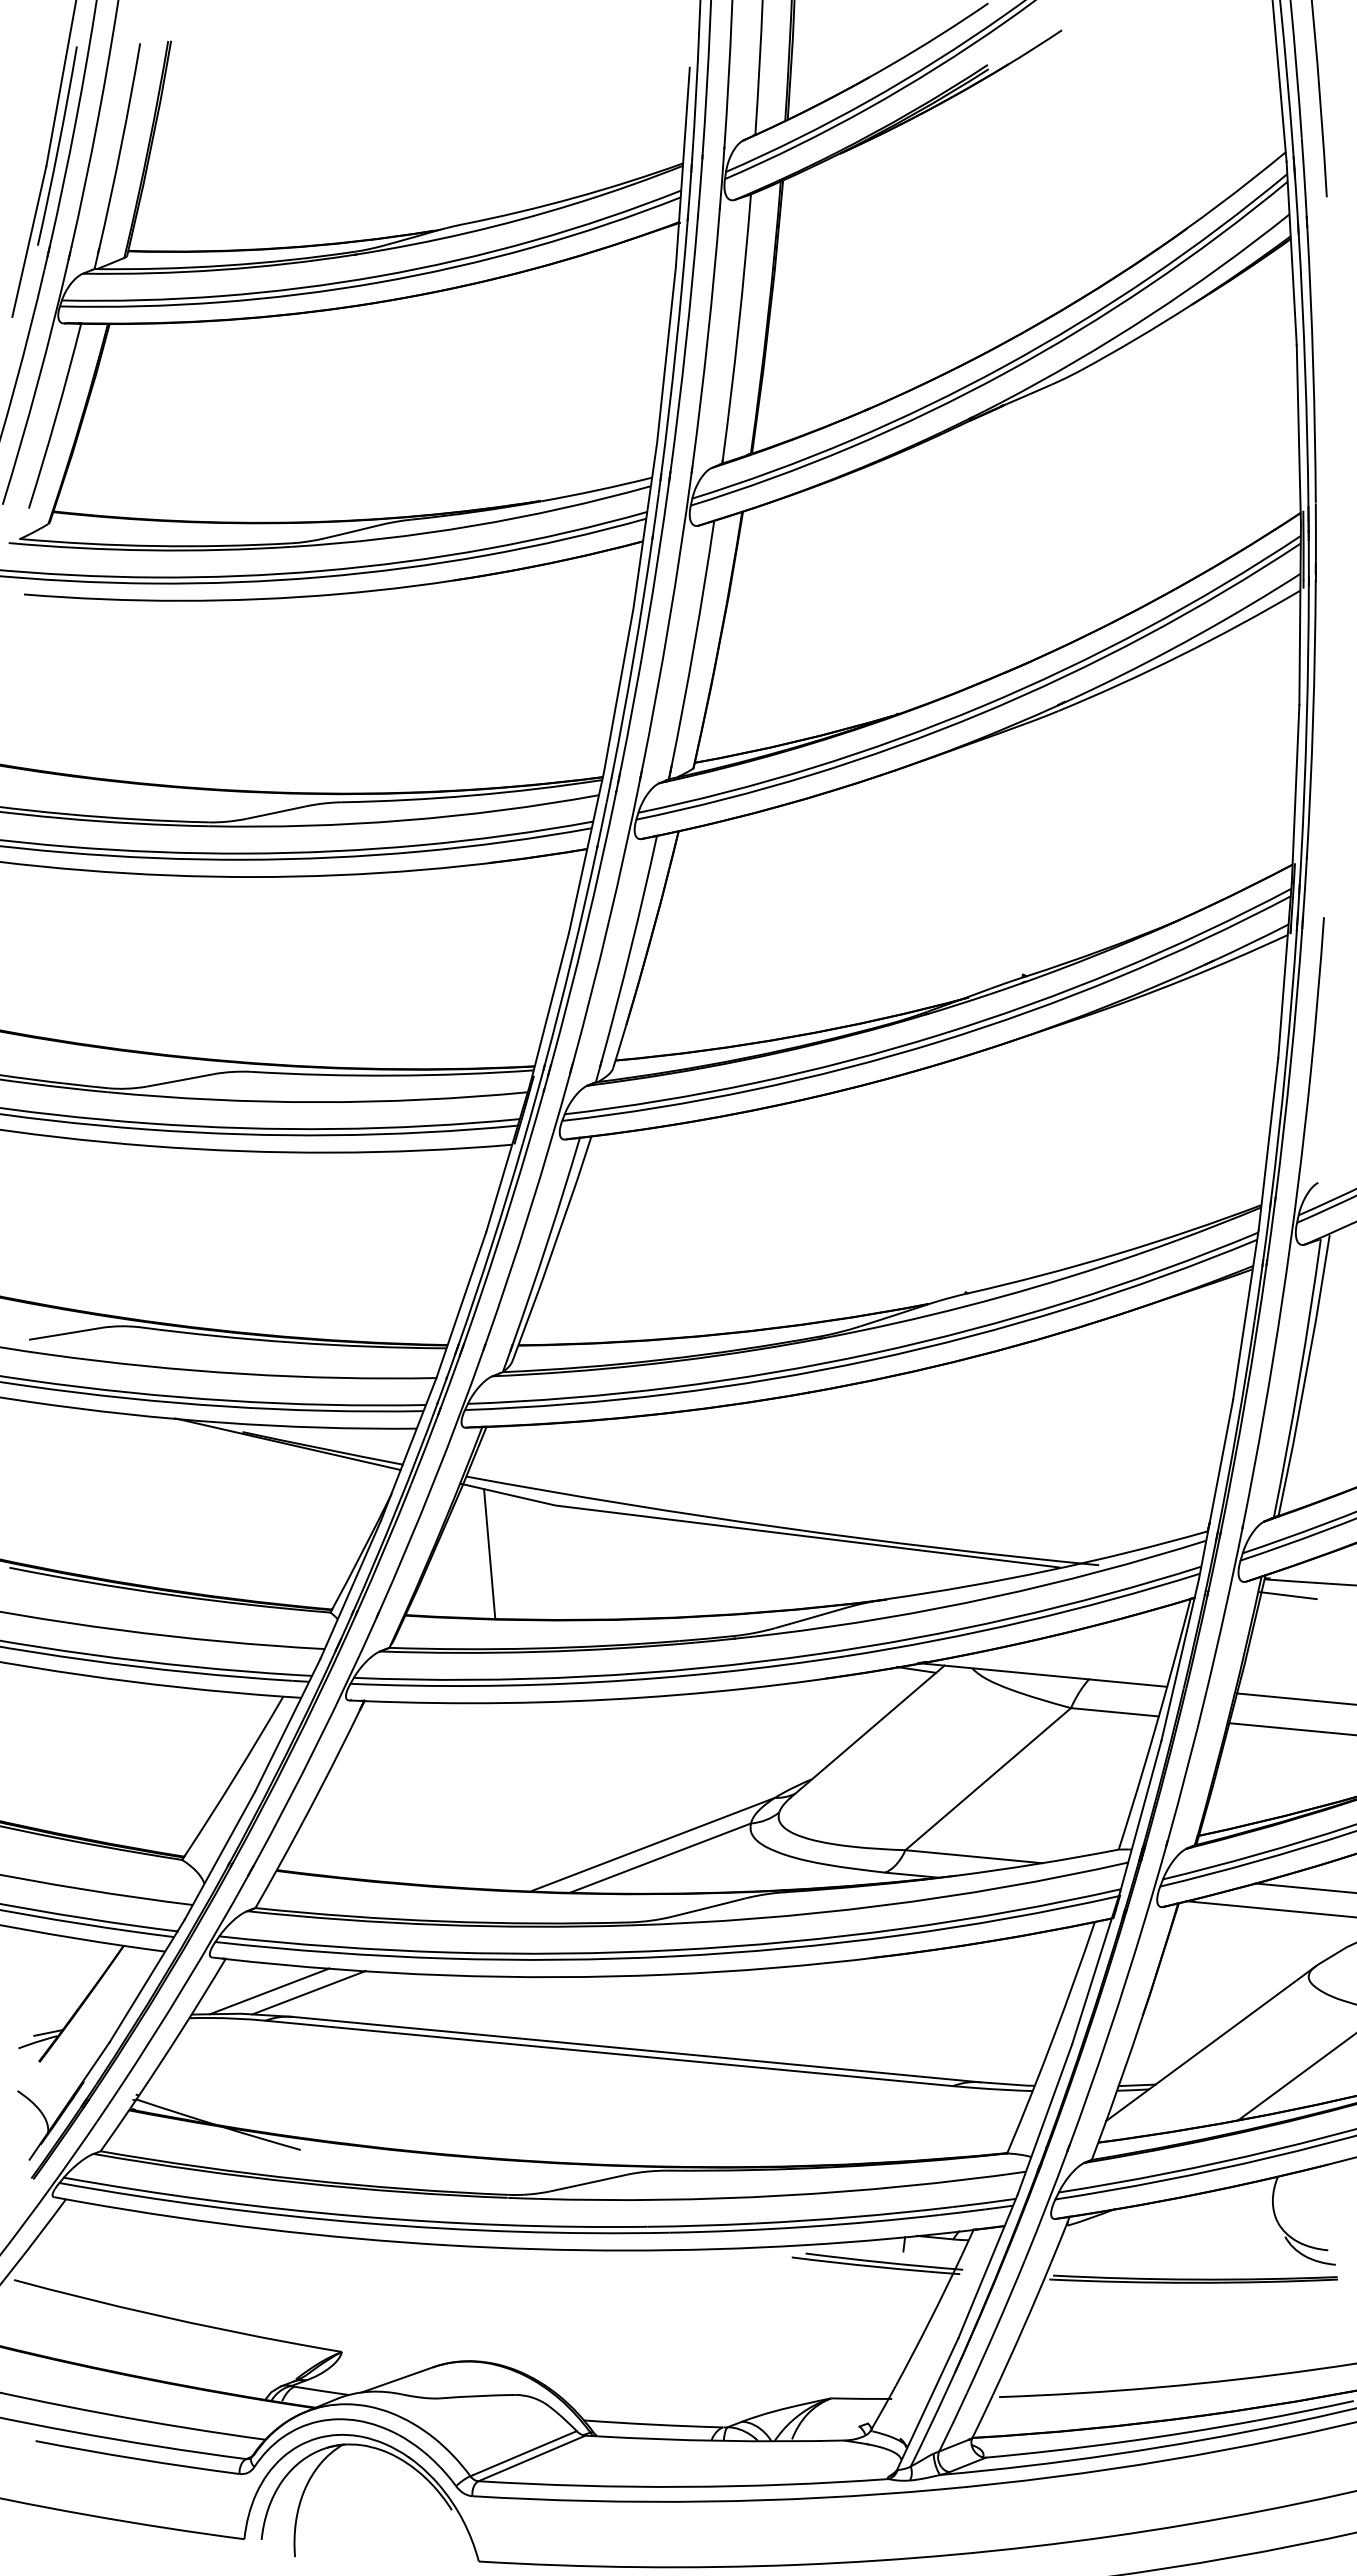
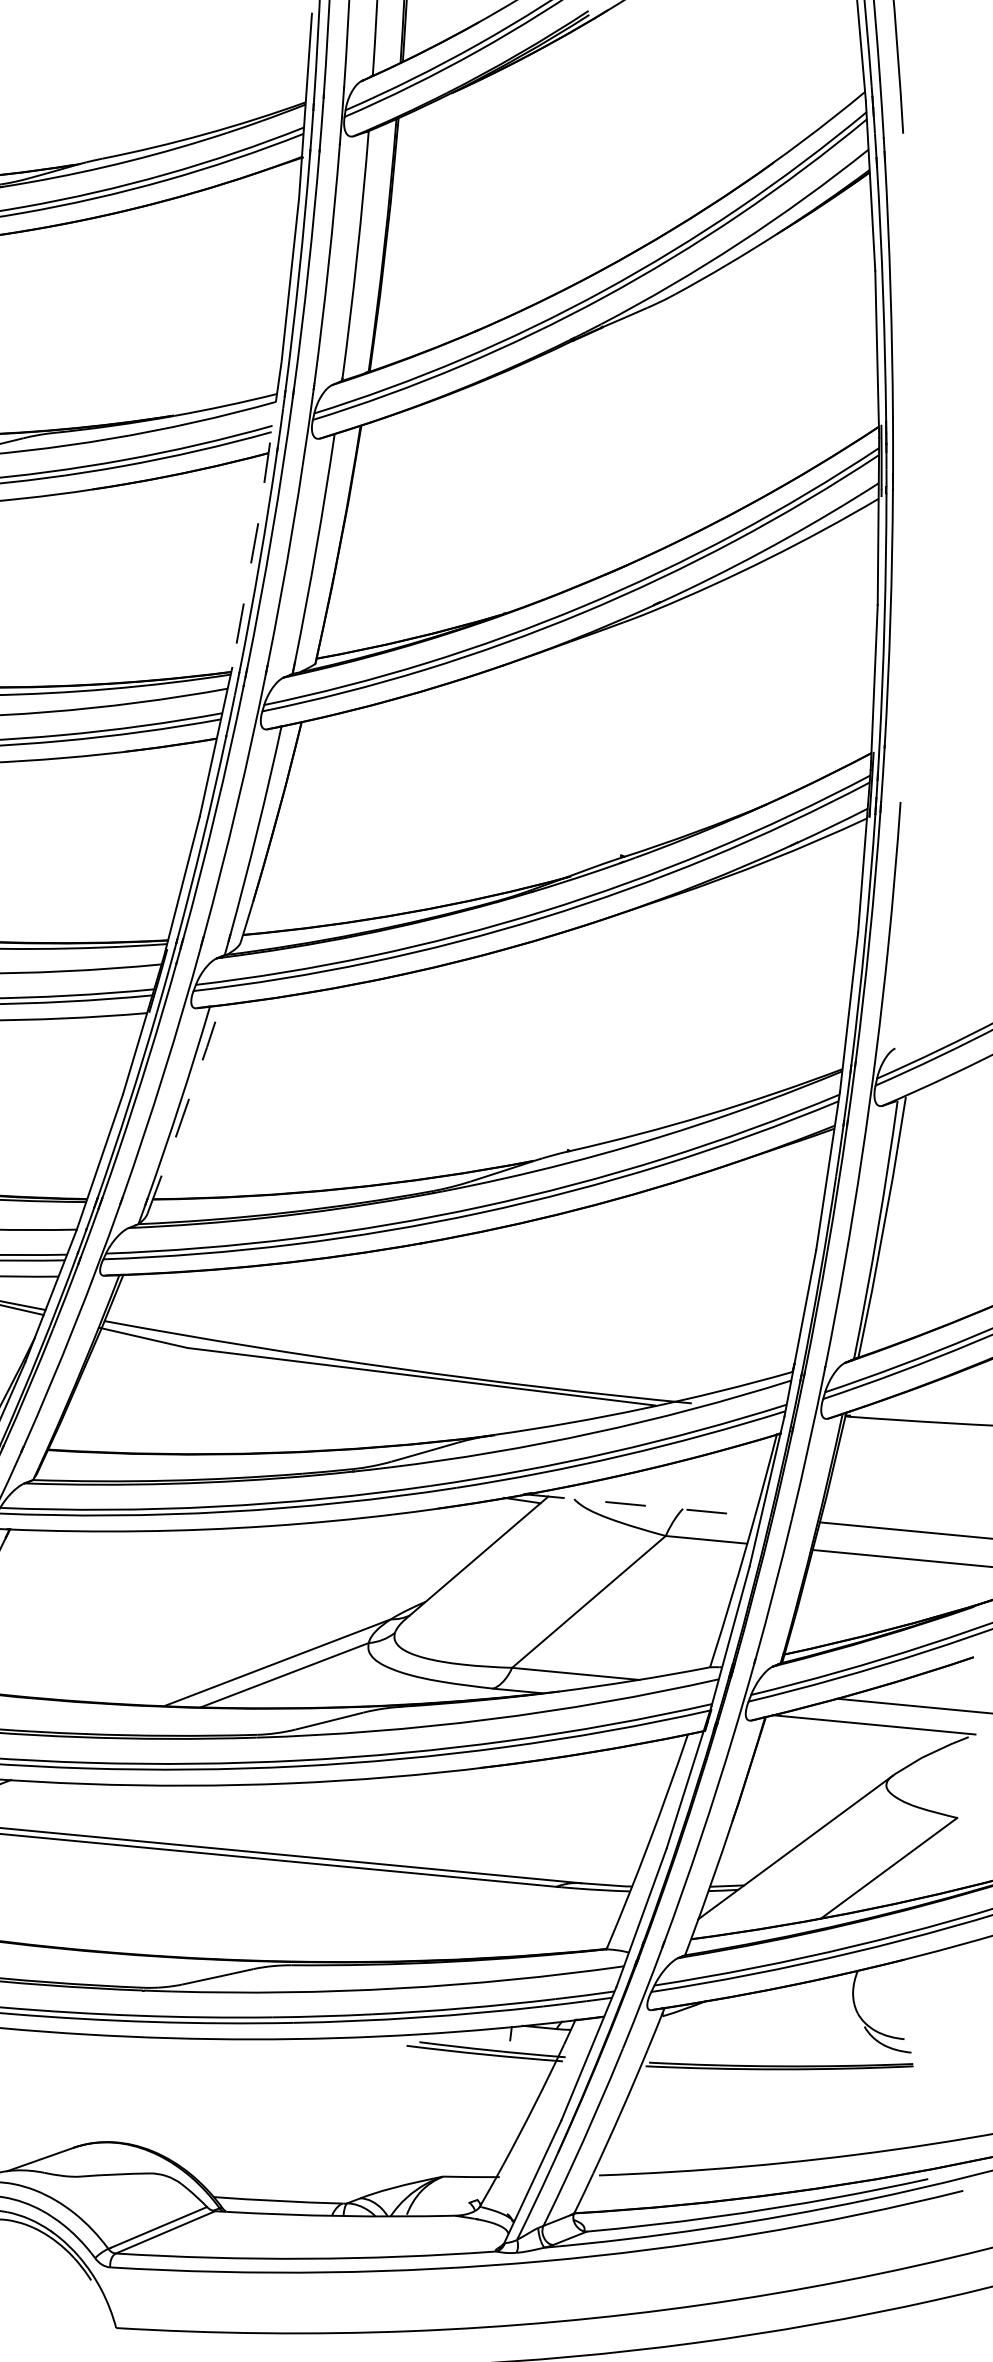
line: (633, 608) -> (259, 515), solid -> dashed
line: (553, 1248) -> (185, 1109), solid -> dashed
line: (489, 1553) -> (126, 1392), removed
line: (1287, 1595) -> (866, 1431), removed
line: (1042, 1674) -> (639, 1504), solid -> dashed

